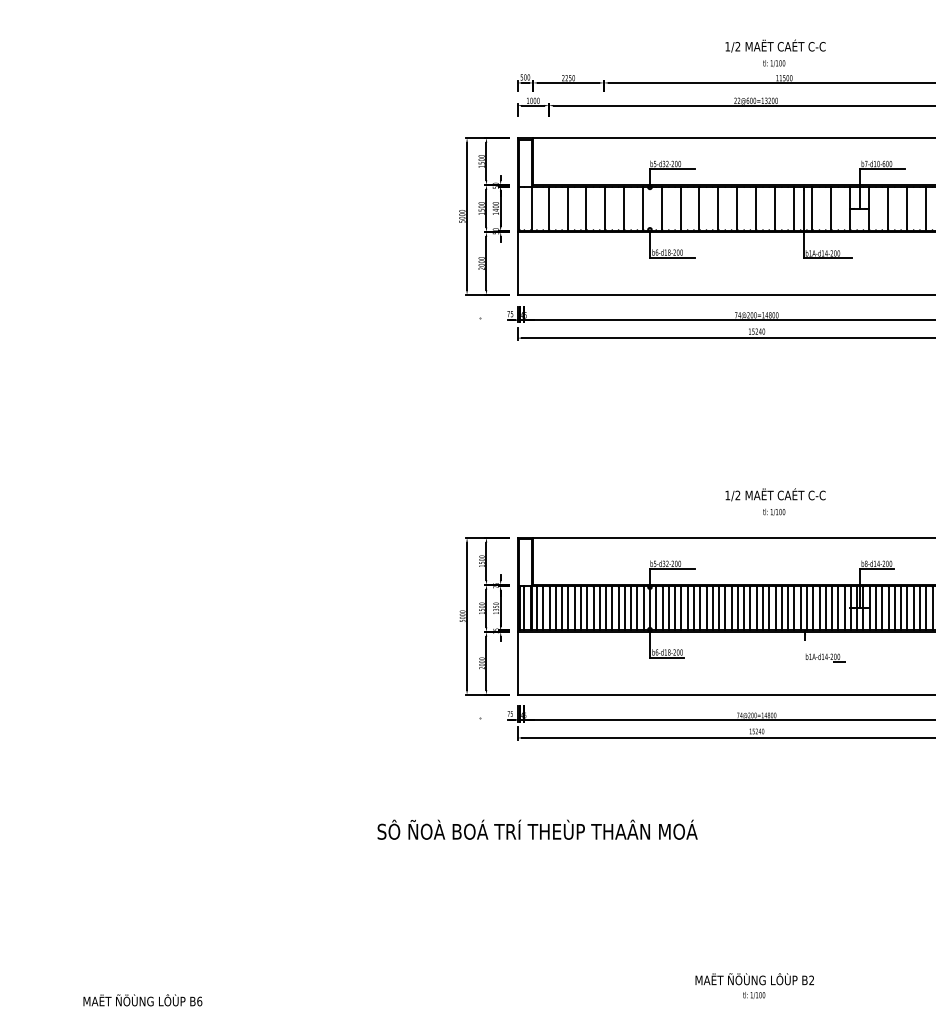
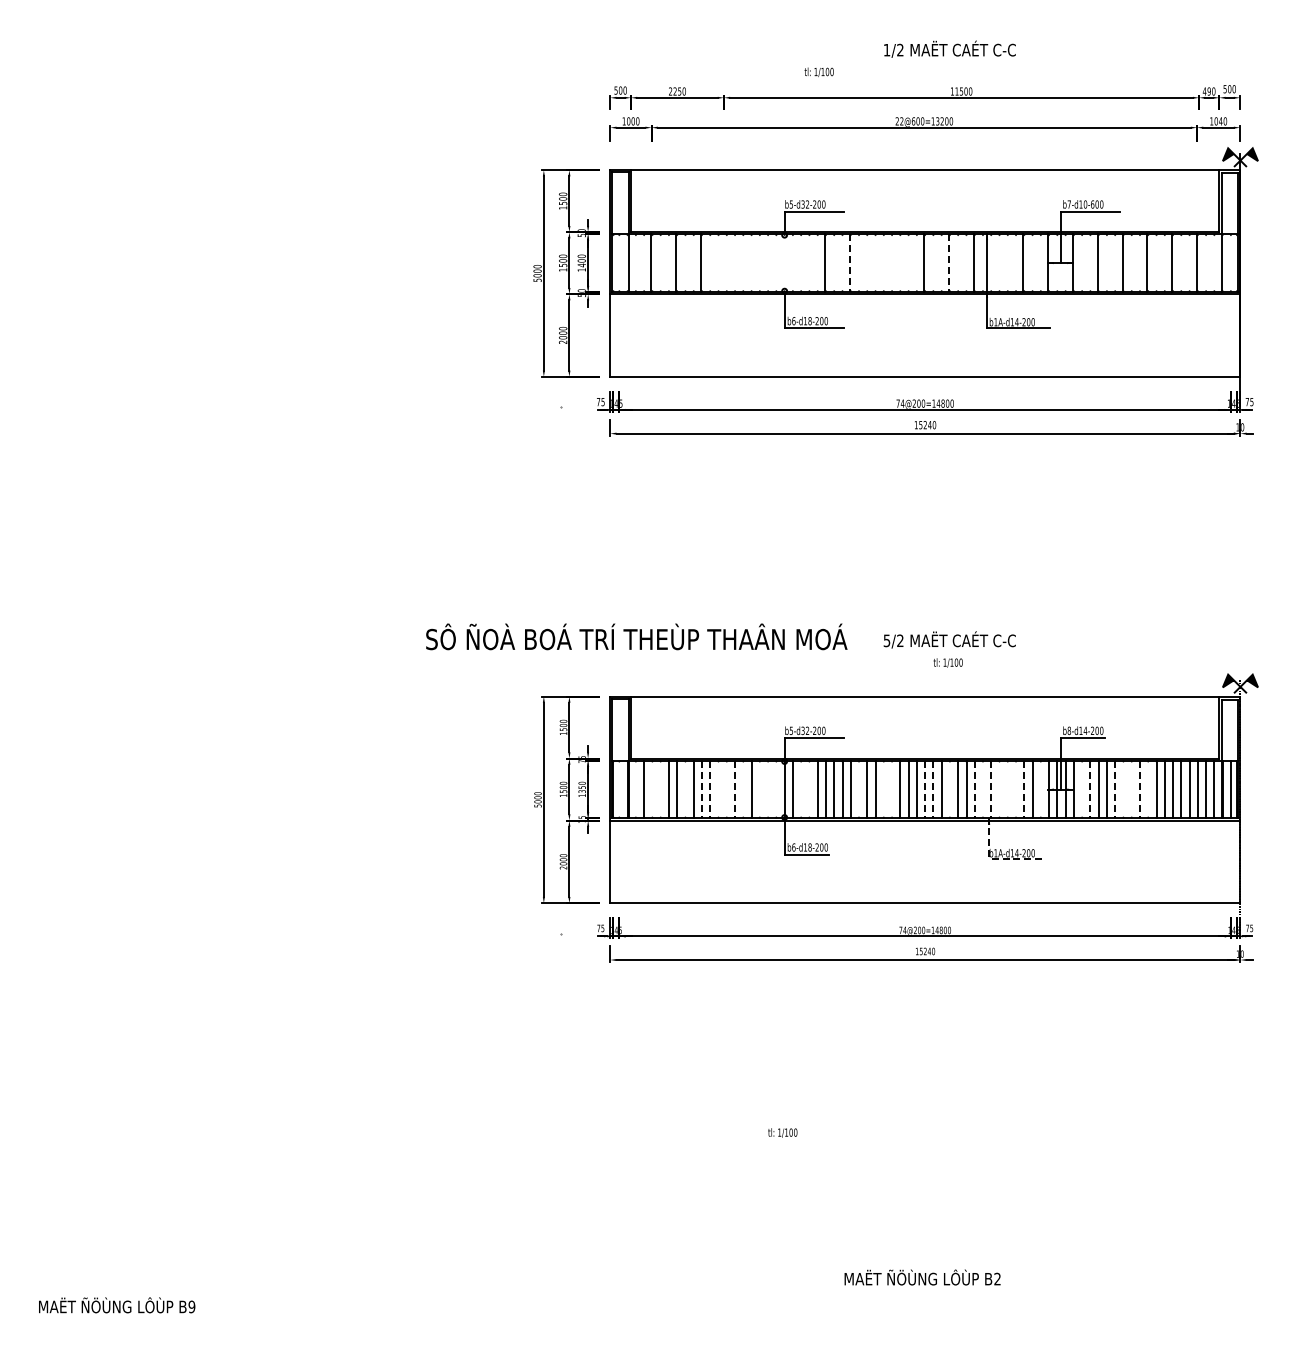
text: (773, 62) -> (818, 71), moved
line: (605, 208) -> (725, 263), removed
line: (624, 208) -> (750, 263), removed
line: (643, 208) -> (775, 263), removed
line: (662, 208) -> (800, 263), removed
line: (699, 208) -> (849, 263), solid -> dashed
line: (718, 208) -> (874, 263), removed
line: (737, 208) -> (899, 263), removed
line: (774, 208) -> (948, 263), solid -> dashed
line: (812, 208) -> (998, 263), removed
text: (727, 495) -> (886, 640), 1/2 -> 5/2
line: (524, 608) -> (619, 789), removed
line: (536, 608) -> (635, 789), removed
line: (549, 608) -> (652, 789), removed
line: (555, 608) -> (660, 789), removed
line: (574, 608) -> (685, 789), removed
line: (587, 608) -> (702, 789), solid -> dashed
line: (593, 608) -> (710, 789), solid -> dashed
line: (599, 608) -> (718, 789), removed
line: (605, 608) -> (726, 789), removed
line: (612, 608) -> (735, 789), solid -> dashed
line: (618, 608) -> (743, 789), removed
line: (630, 608) -> (759, 789), removed
line: (637, 608) -> (768, 789), removed
line: (643, 608) -> (776, 789), removed
line: (662, 608) -> (801, 789), removed
line: (668, 608) -> (809, 789), removed
line: (706, 608) -> (859, 789), removed
line: (725, 608) -> (883, 789), removed
line: (731, 608) -> (892, 789), removed
line: (756, 608) -> (925, 789), solid -> dashed
line: (763, 608) -> (933, 789), solid -> dashed
line: (775, 608) -> (949, 789), removed
line: (794, 608) -> (974, 789), solid -> dashed
line: (801, 608) -> (983, 789), removed
line: (807, 608) -> (991, 789), solid -> dashed
line: (813, 608) -> (999, 789), removed
line: (819, 608) -> (1007, 789), removed
line: (826, 608) -> (1016, 789), removed
line: (832, 608) -> (1024, 789), solid -> dashed
line: (844, 608) -> (1040, 789), removed
line: (876, 608) -> (1082, 789), removed
line: (882, 608) -> (1090, 789), solid -> dashed
line: (901, 608) -> (1115, 789), solid -> dashed
line: (907, 608) -> (1123, 789), removed
line: (913, 608) -> (1131, 789), removed
line: (920, 608) -> (1140, 789), solid -> dashed
line: (926, 608) -> (1148, 789), removed
text: (537, 829) -> (636, 636), moved
text: (753, 995) -> (782, 1132), moved
text: (199, 1001) -> (191, 1306), B6 -> B9

